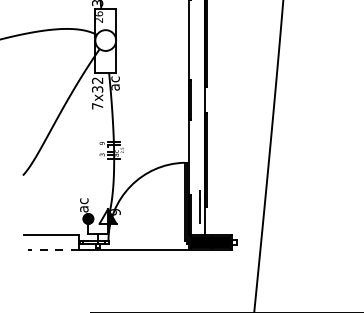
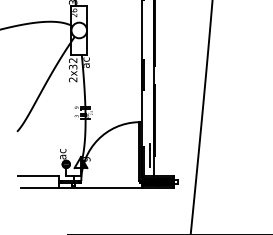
text: (97, 106) -> (73, 79), 7x32 -> 2x32
line: (53, 250) -> (40, 188), dashed -> solid

